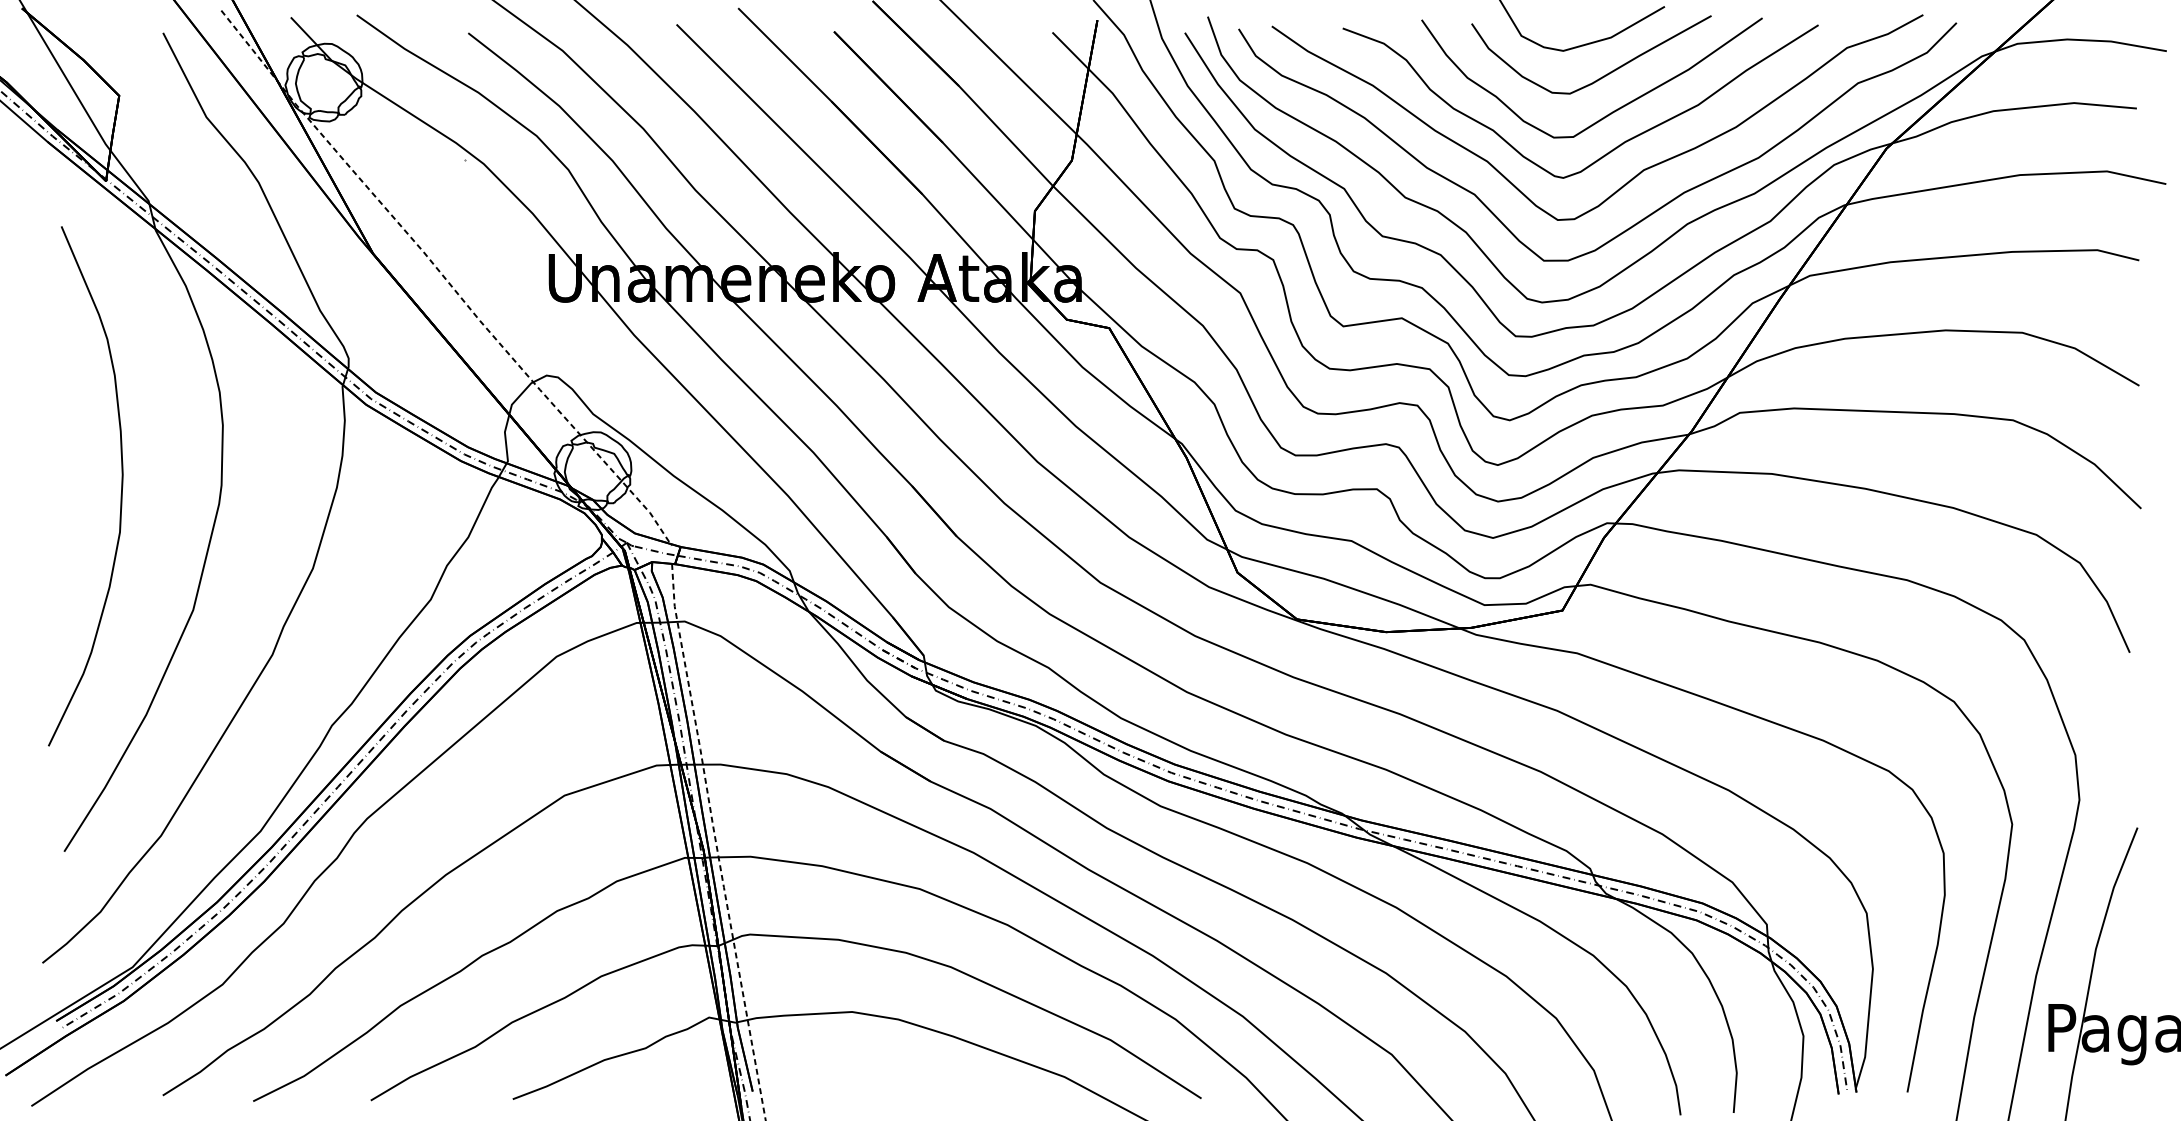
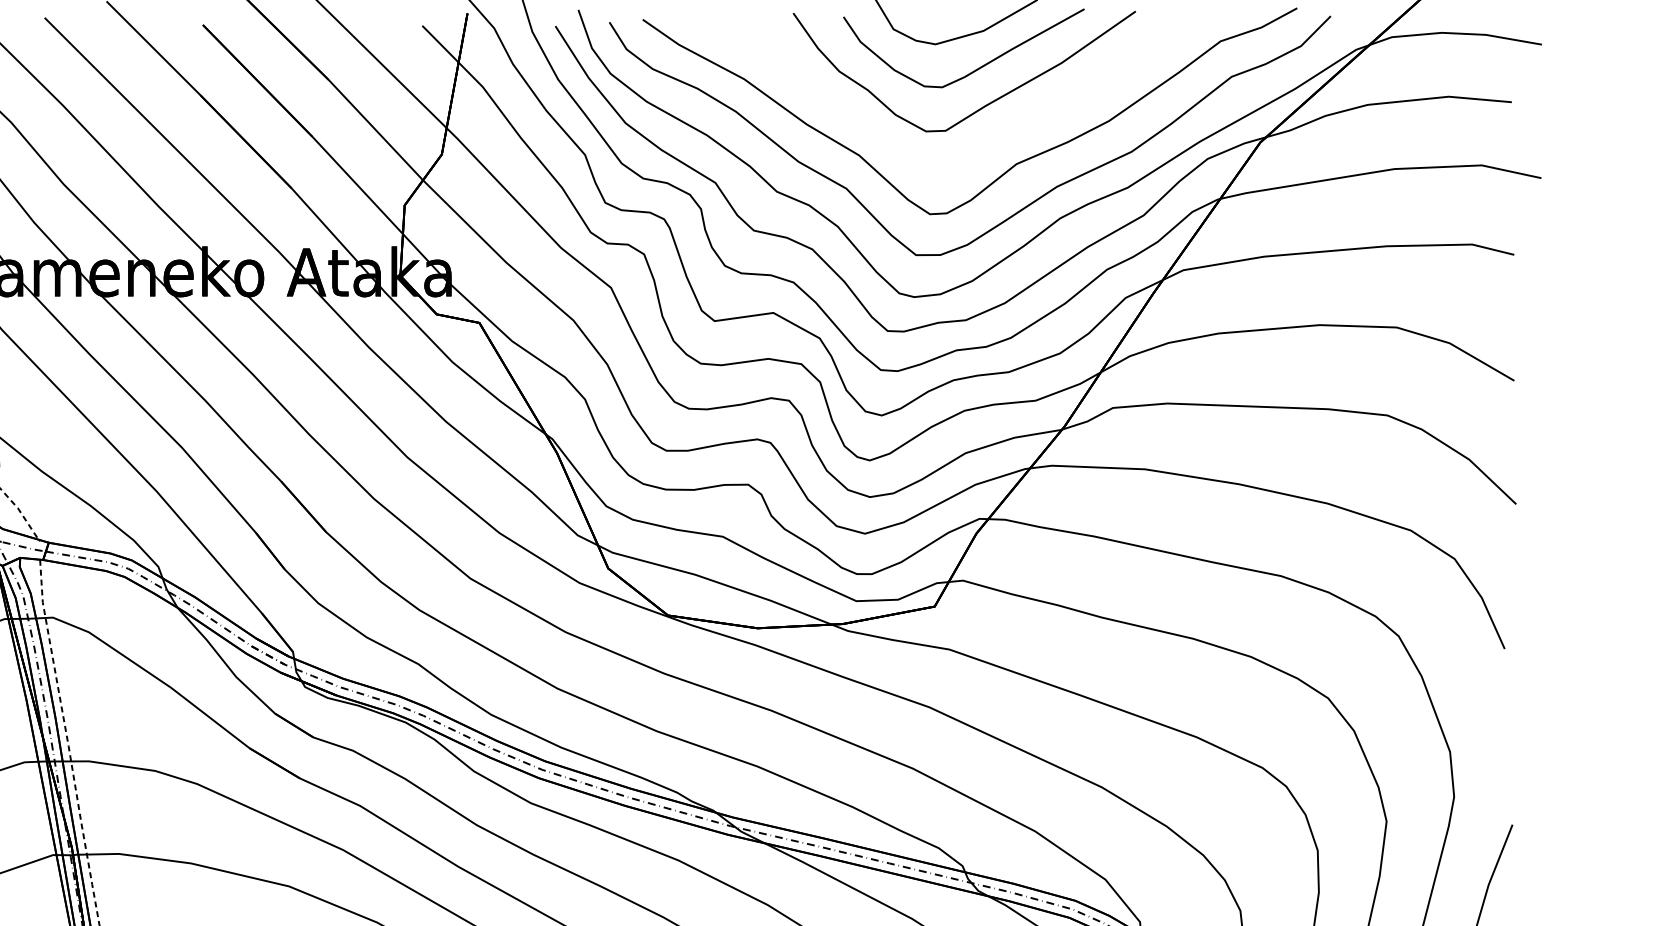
curve: (1613, 148) -> (986, 142), removed

